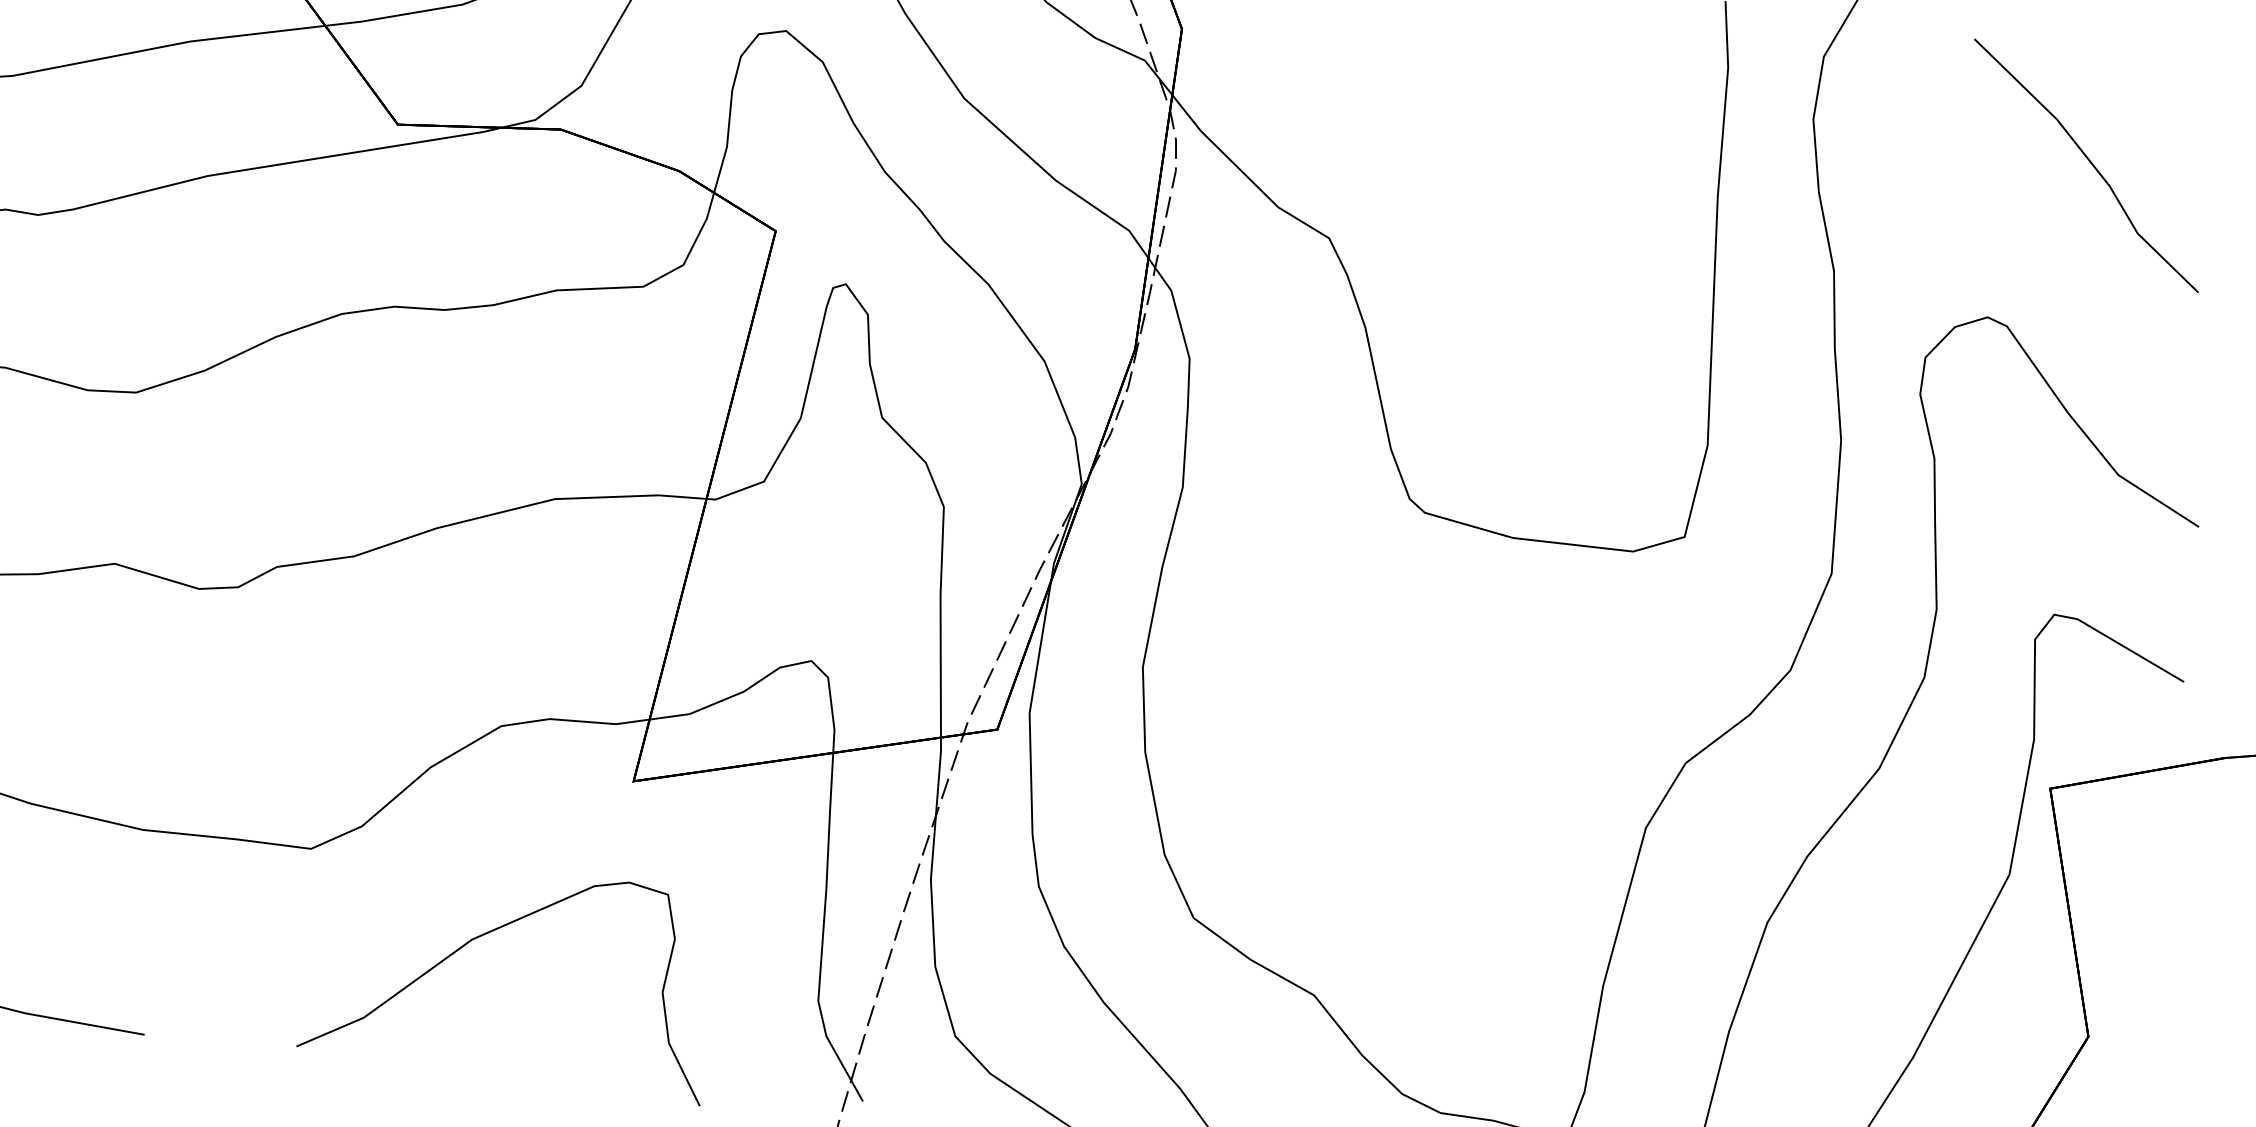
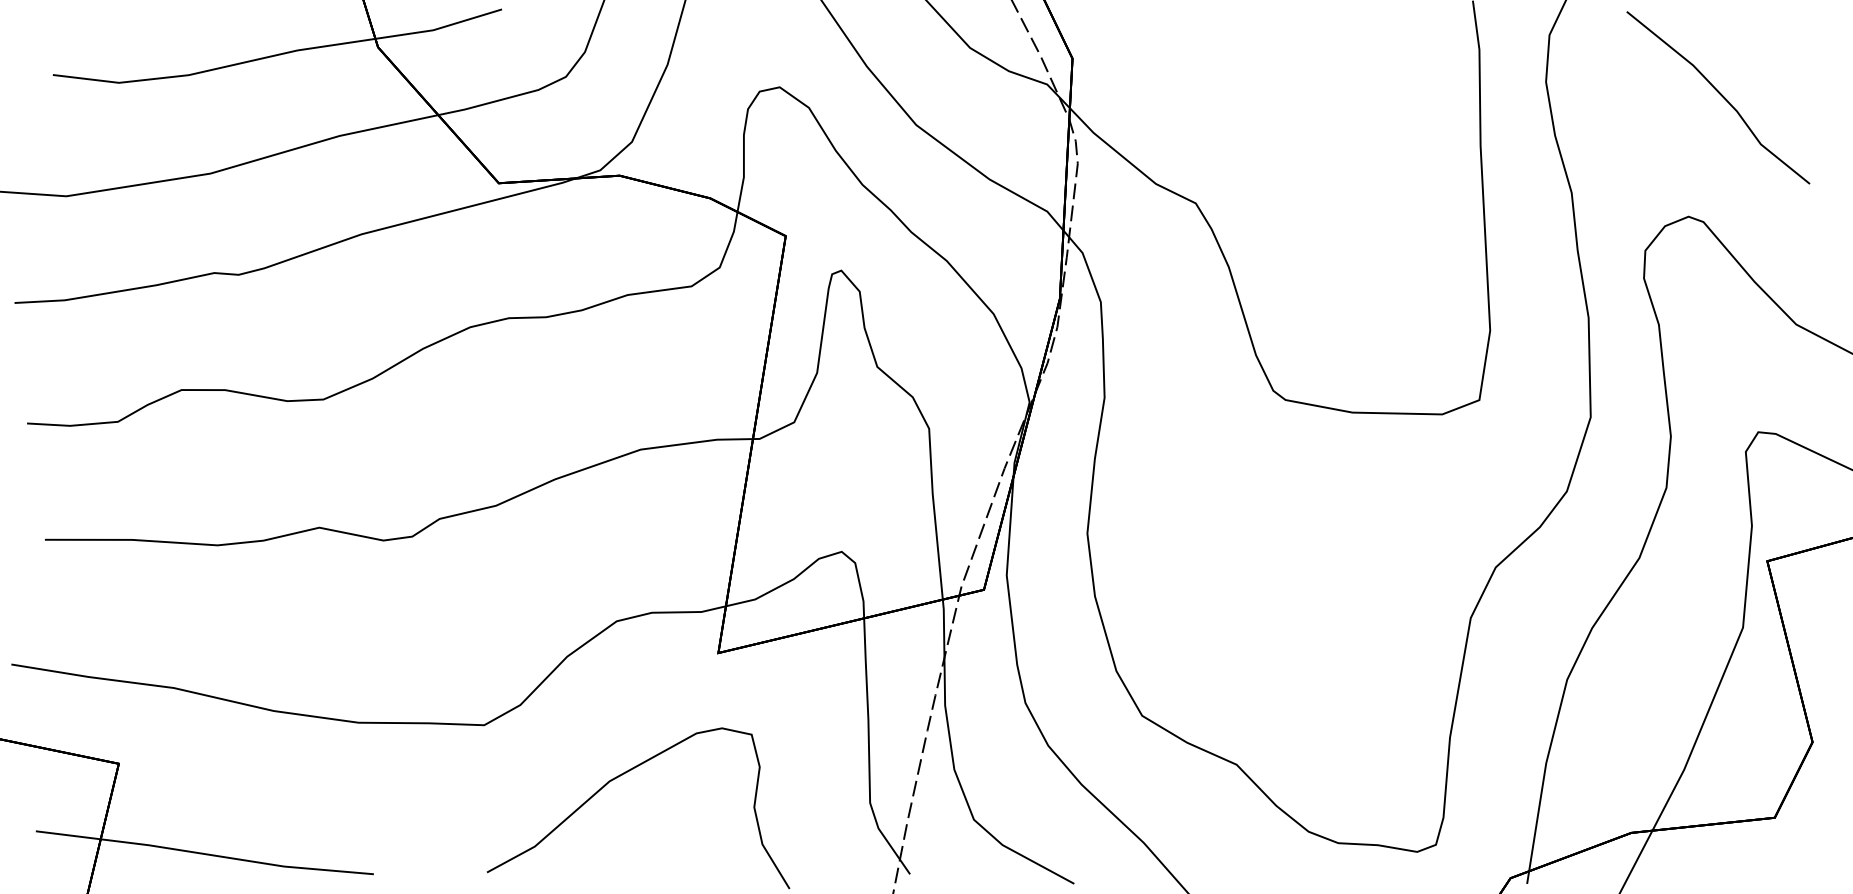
line: (2089, 163) -> (1720, 95), moved

